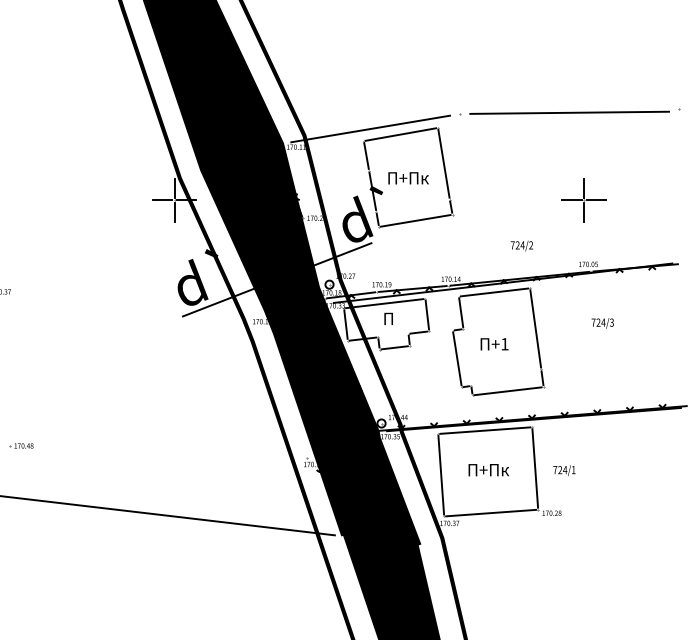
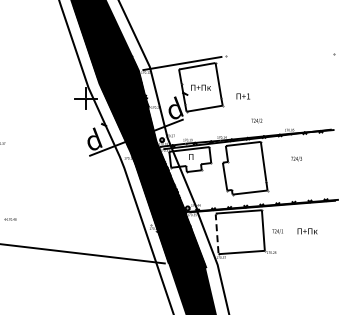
line: (570, 112) -> (280, 55), removed
part: (584, 200) -> (287, 98), removed
text: (494, 344) -> (243, 96), moved
text: (488, 470) -> (307, 231), moved
line: (441, 474) -> (217, 233), solid -> dashed

